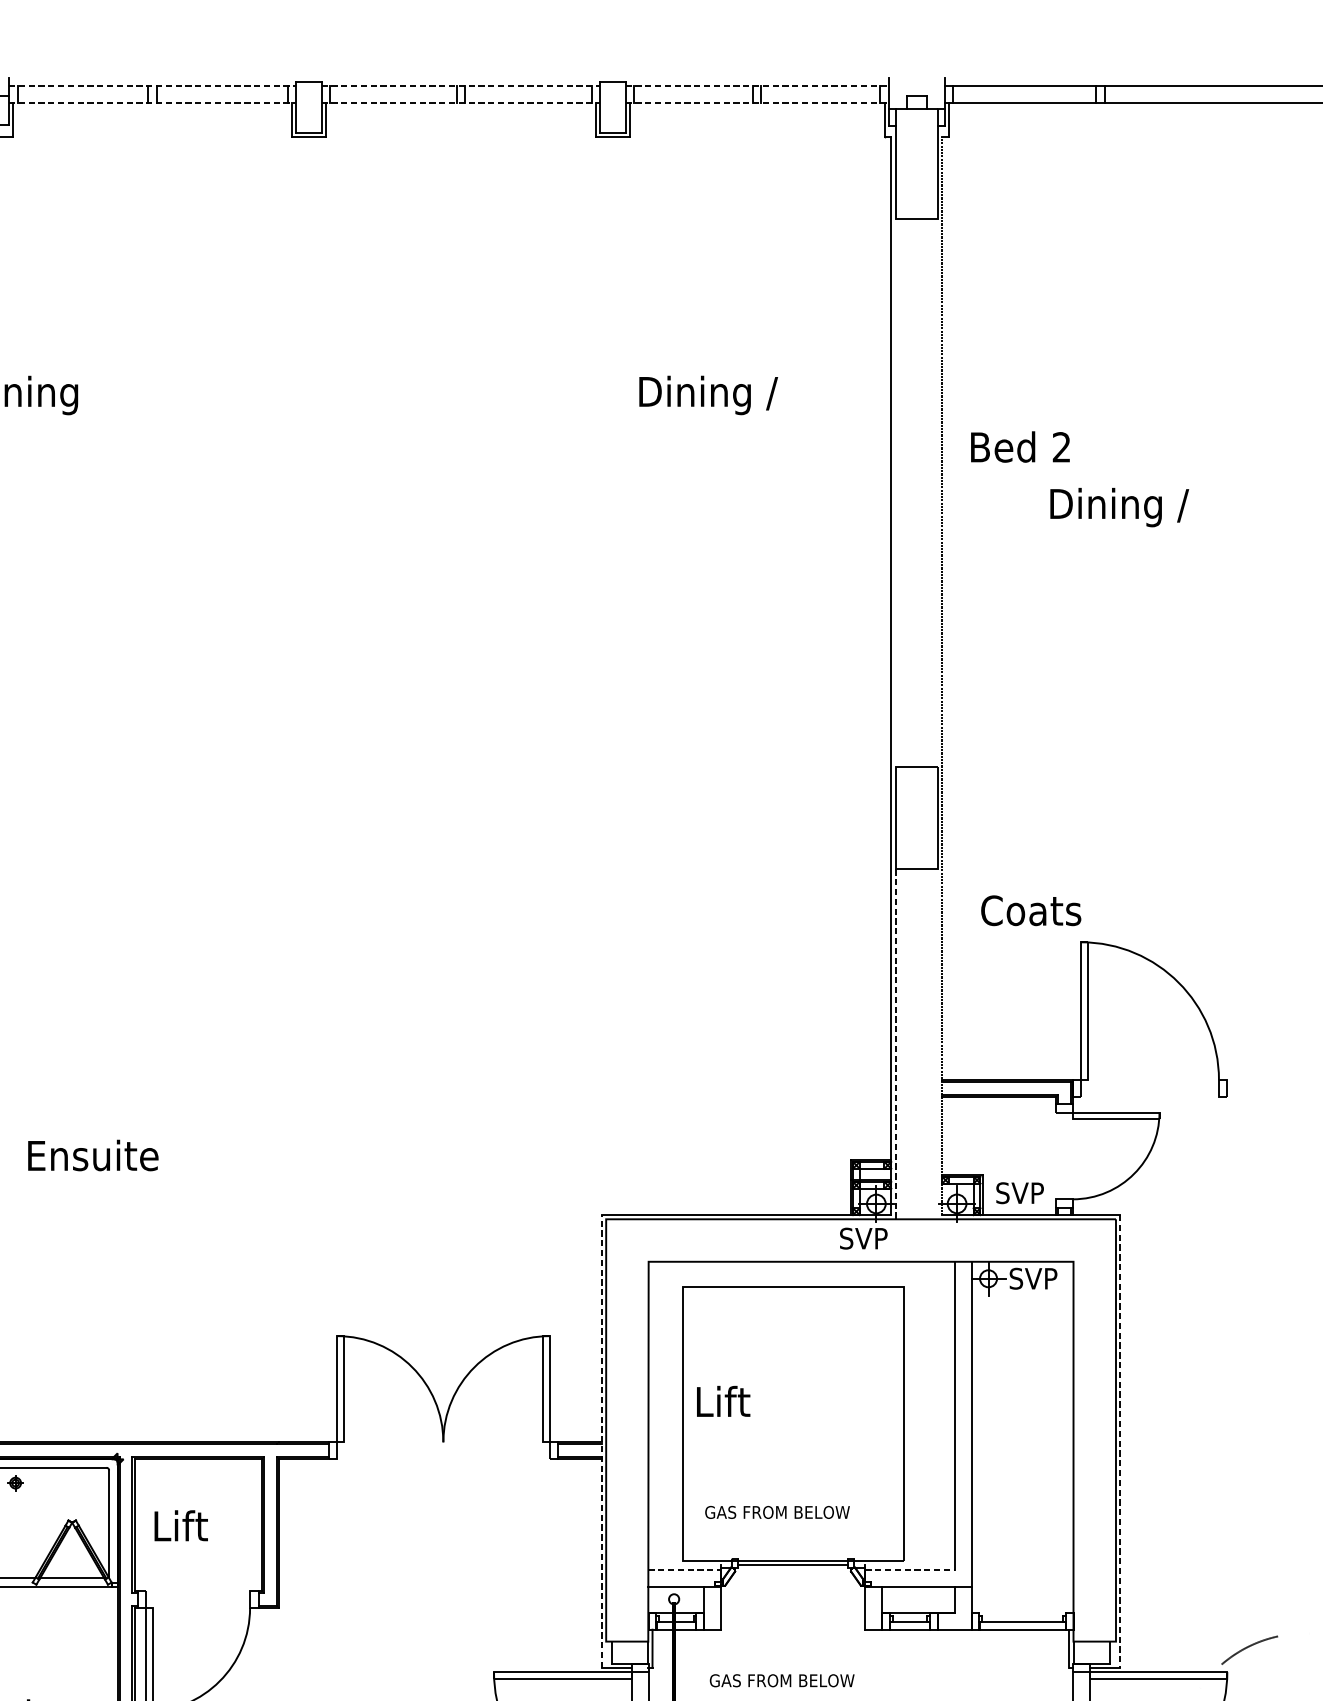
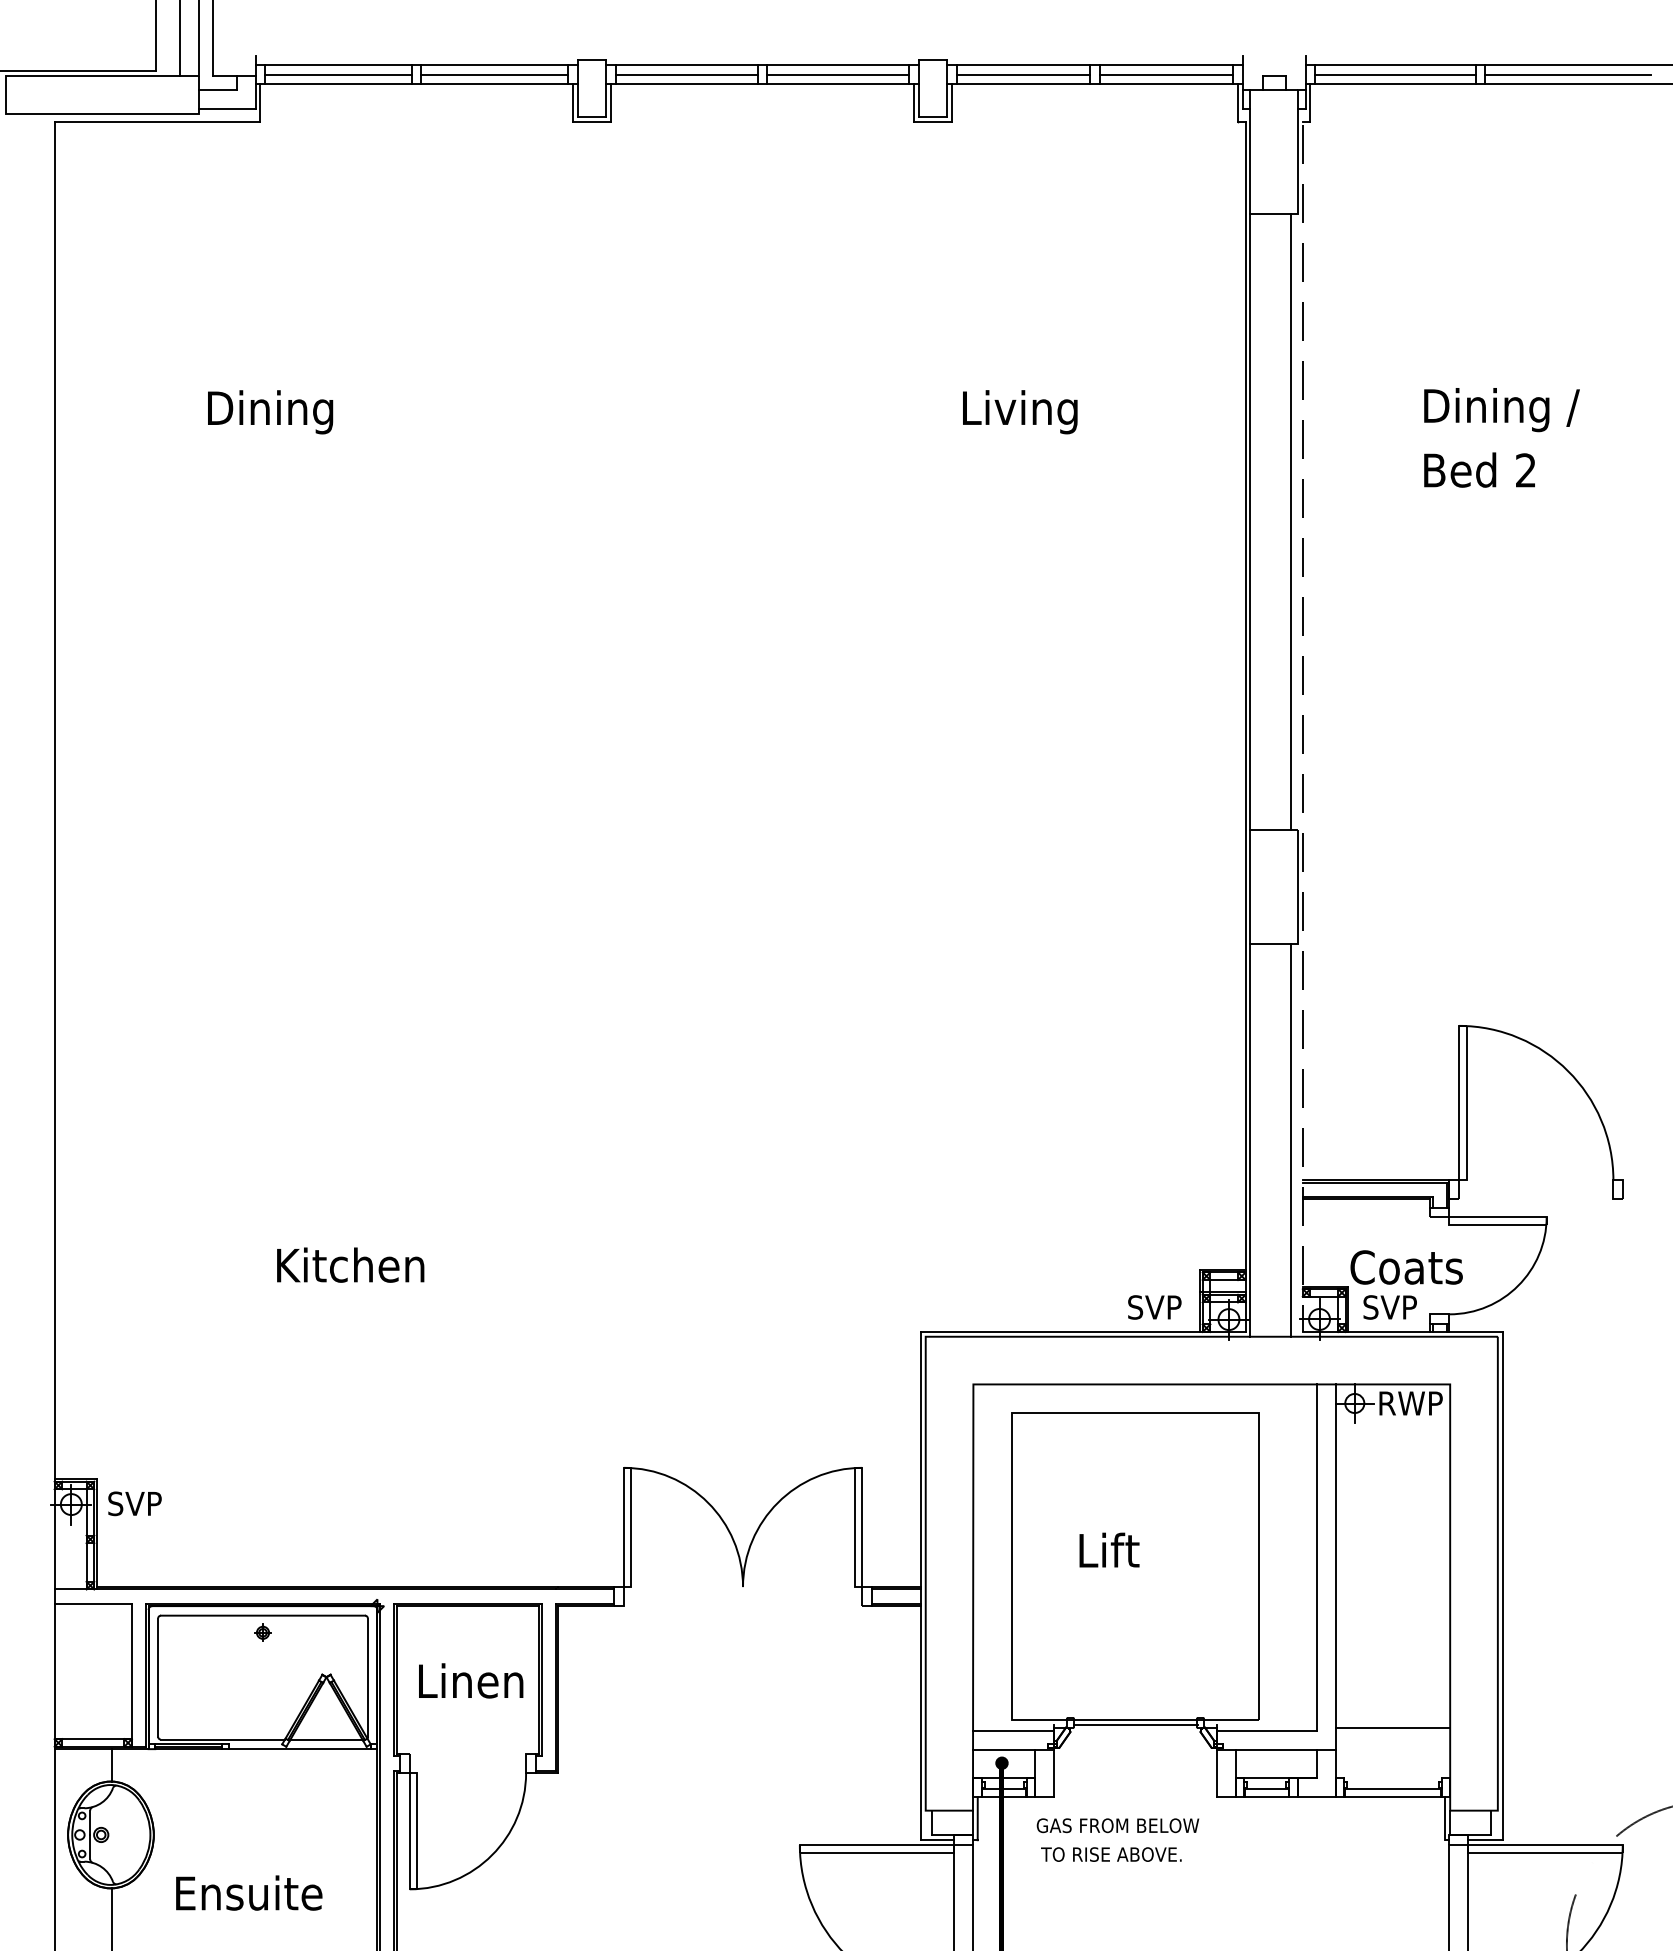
line: (153, 86) -> (417, 65), dashed -> solid
line: (461, 86) -> (763, 65), dashed -> solid
line: (757, 86) -> (1095, 65), dashed -> solid
line: (82, 94) -> (338, 74), added
line: (221, 94) -> (494, 74), added
line: (393, 94) -> (686, 74), added
line: (528, 94) -> (838, 74), added
line: (693, 94) -> (1023, 74), added
line: (820, 94) -> (1166, 74), added
line: (1024, 94) -> (1395, 74), added
line: (1178, 94) -> (1567, 74), added
line: (153, 103) -> (417, 84), dashed -> solid
line: (461, 103) -> (763, 84), dashed -> solid
line: (757, 103) -> (1095, 84), dashed -> solid
text: (710, 395) -> (1042, 412), Dining / -> Living
text: (1020, 446) -> (1479, 469), moved
line: (895, 492) -> (1250, 521), added
line: (932, 492) -> (1291, 521), added
text: (1119, 507) -> (1501, 410), moved
text: (1031, 910) -> (1406, 1267), moved
line: (895, 1044) -> (1250, 1140), dashed -> solid
line: (932, 1044) -> (1291, 1140), added
text: (95, 1154) -> (352, 1264), Ensuite -> Kitchen
text: (863, 1238) -> (1154, 1307), moved
text: (1038, 1278) -> (1410, 1403), SVP -> RWP
text: (723, 1400) -> (1109, 1549), moved
line: (601, 1440) -> (920, 1585), dashed -> solid
line: (1120, 1441) -> (1502, 1586), dashed -> solid
text: (777, 1512) -> (1117, 1825), moved
text: (214, 1525) -> (486, 1680), Lift -> Linen
line: (1022, 1567) -> (1392, 1727), added
line: (684, 1570) -> (1013, 1730), dashed -> solid
line: (910, 1570) -> (1267, 1730), dashed -> solid
fill: (673, 1598) -> (1001, 1762), added
text: (781, 1680) -> (1122, 1854), GAS FROM BELOW -> TO RISE ABOVE.

